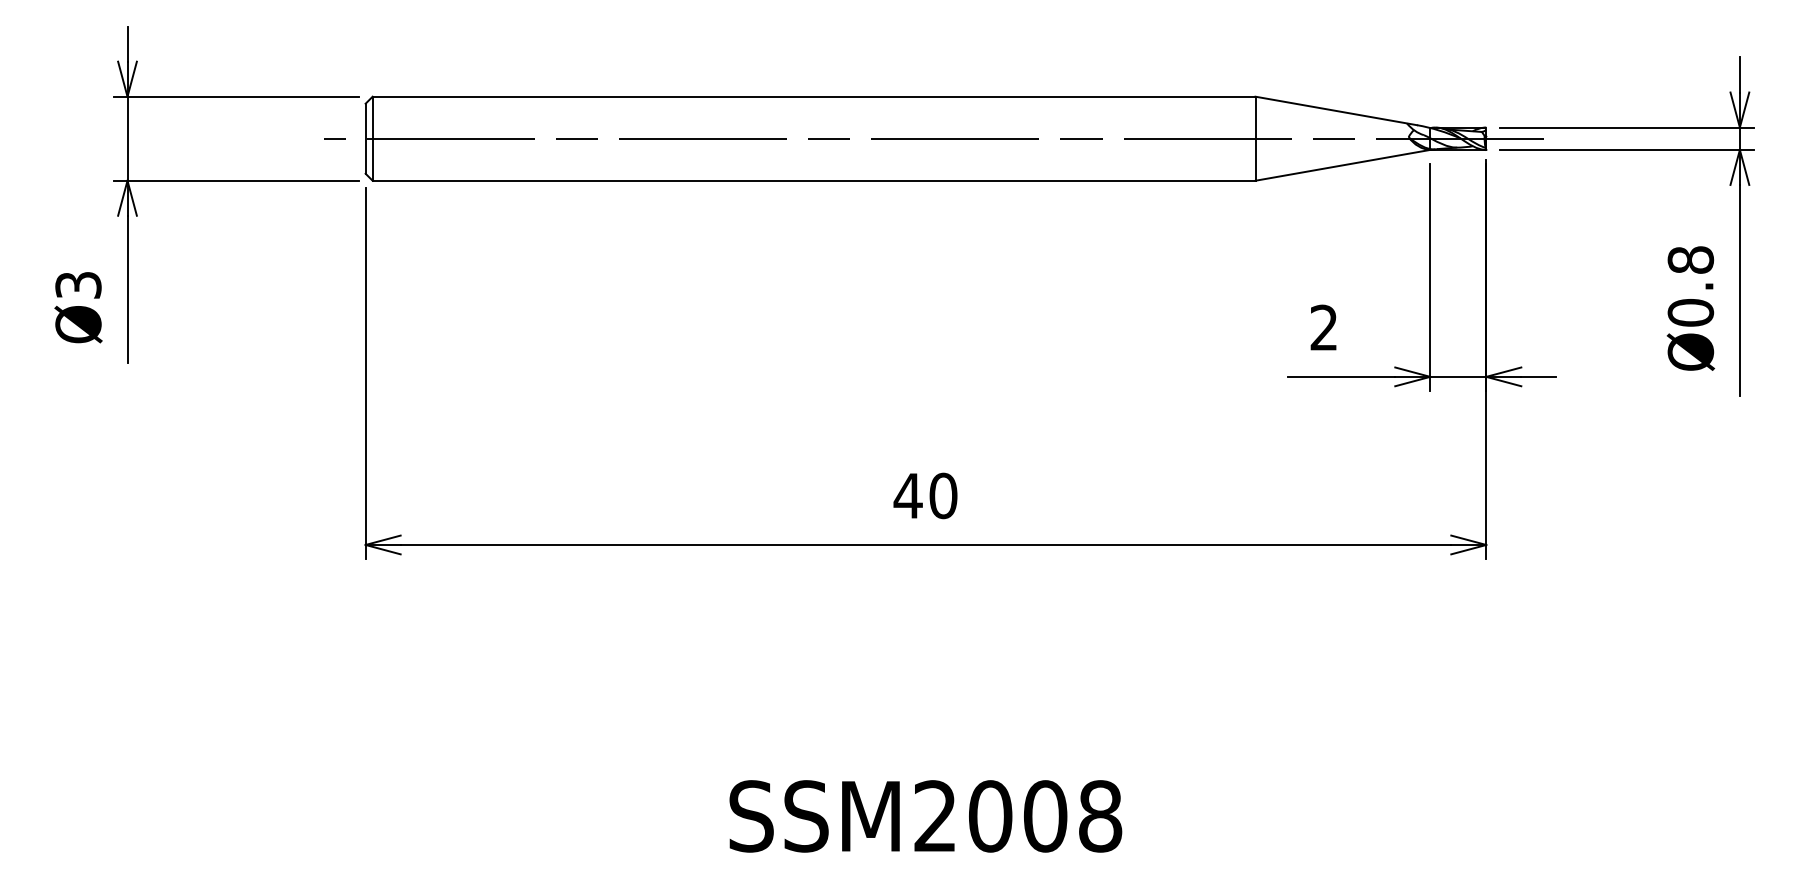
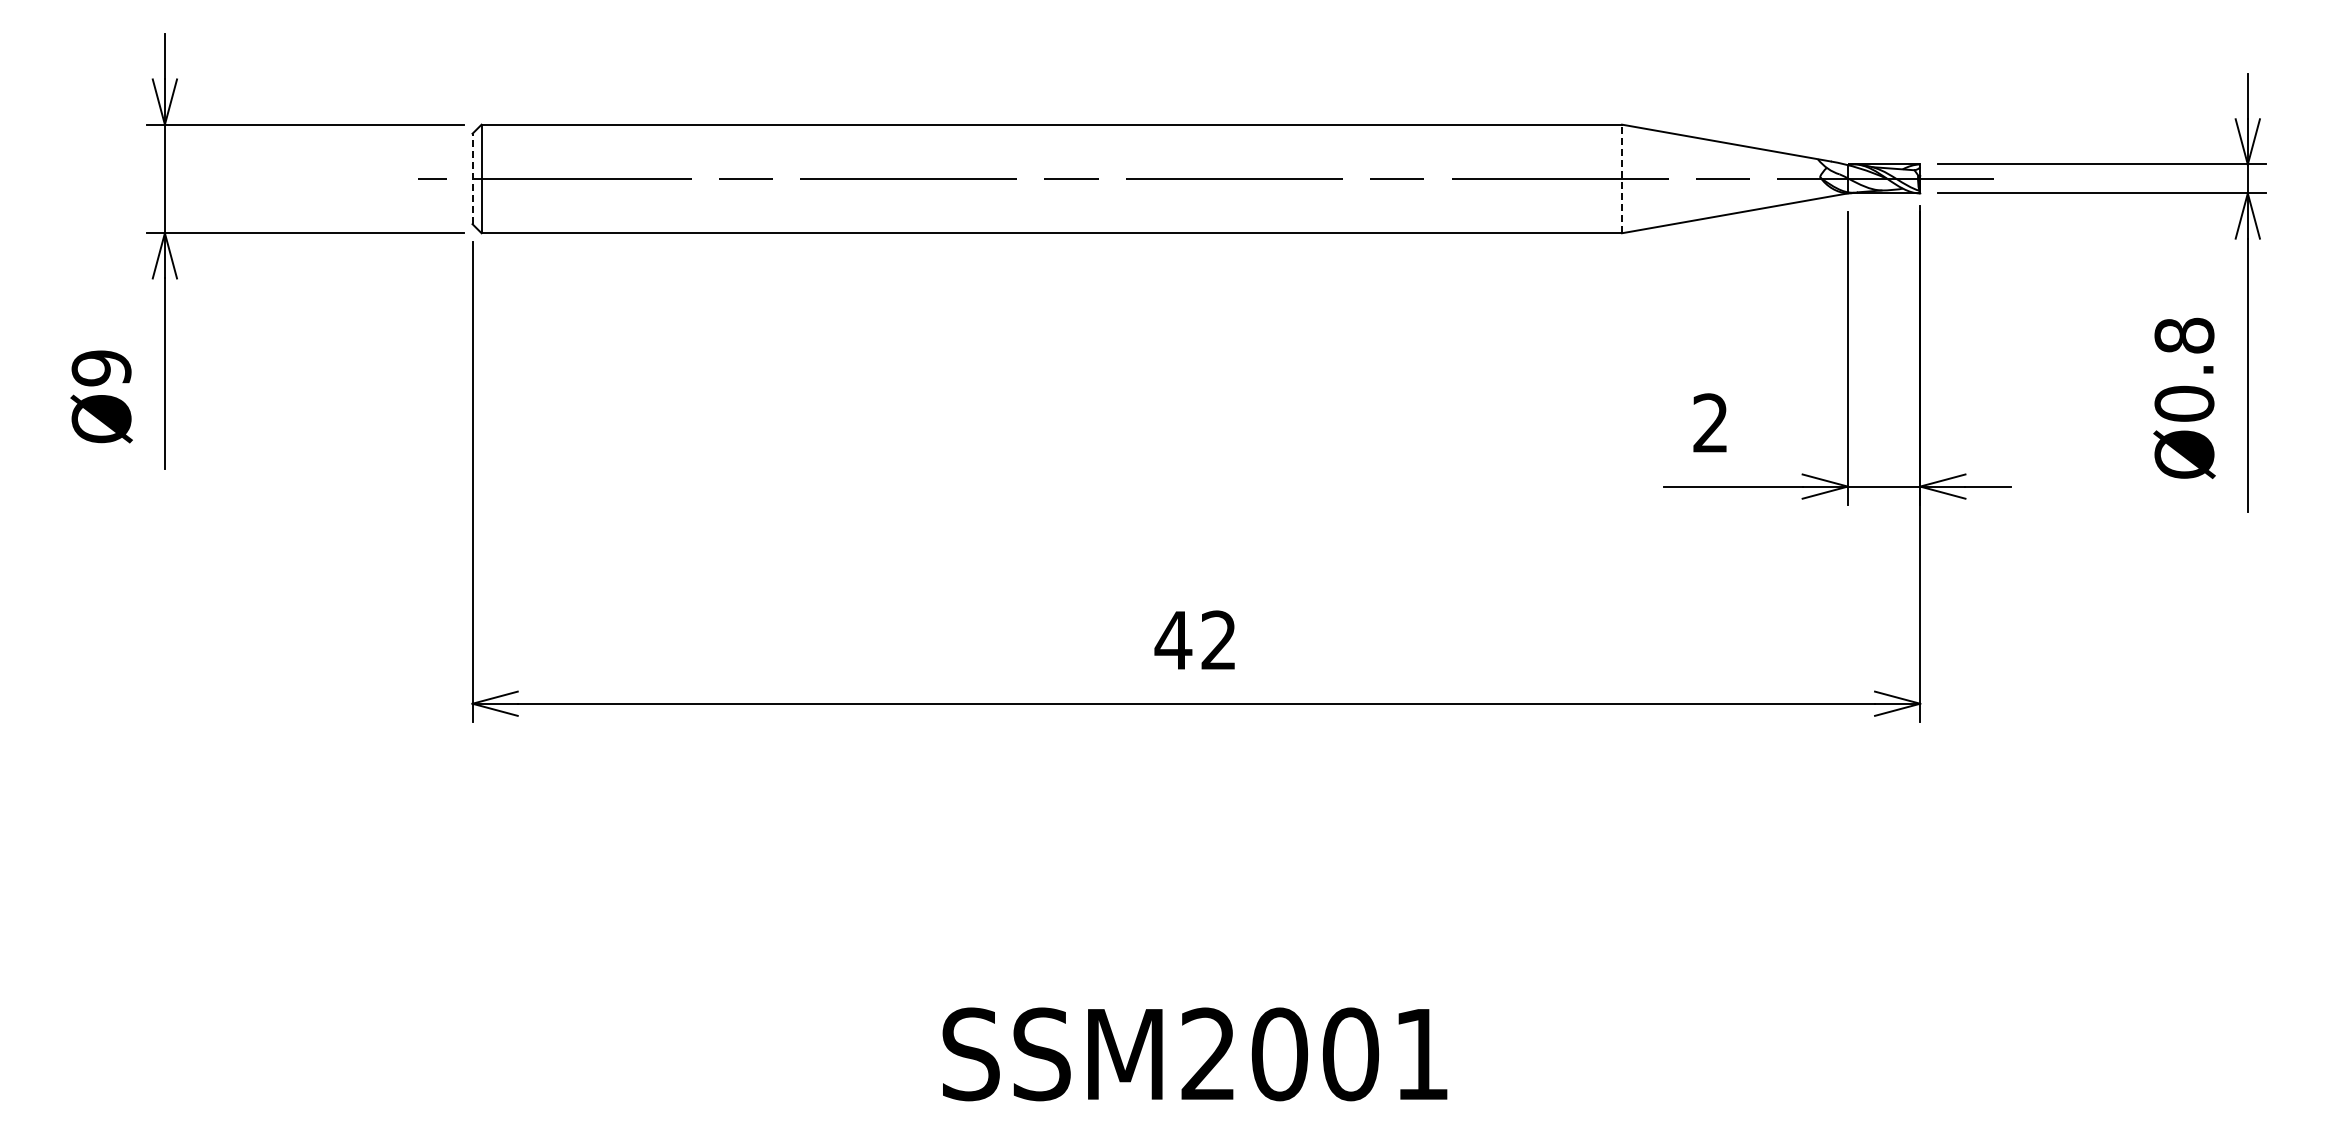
line: (365, 138) -> (472, 178), solid -> dashed
line: (1255, 138) -> (1622, 178), solid -> dashed
text: (78, 285) -> (101, 368), Ø3 -> Ø9
text: (943, 496) -> (1219, 640), 40 -> 42
text: (1100, 816) -> (1421, 1054), SSM2008 -> SSM2001

